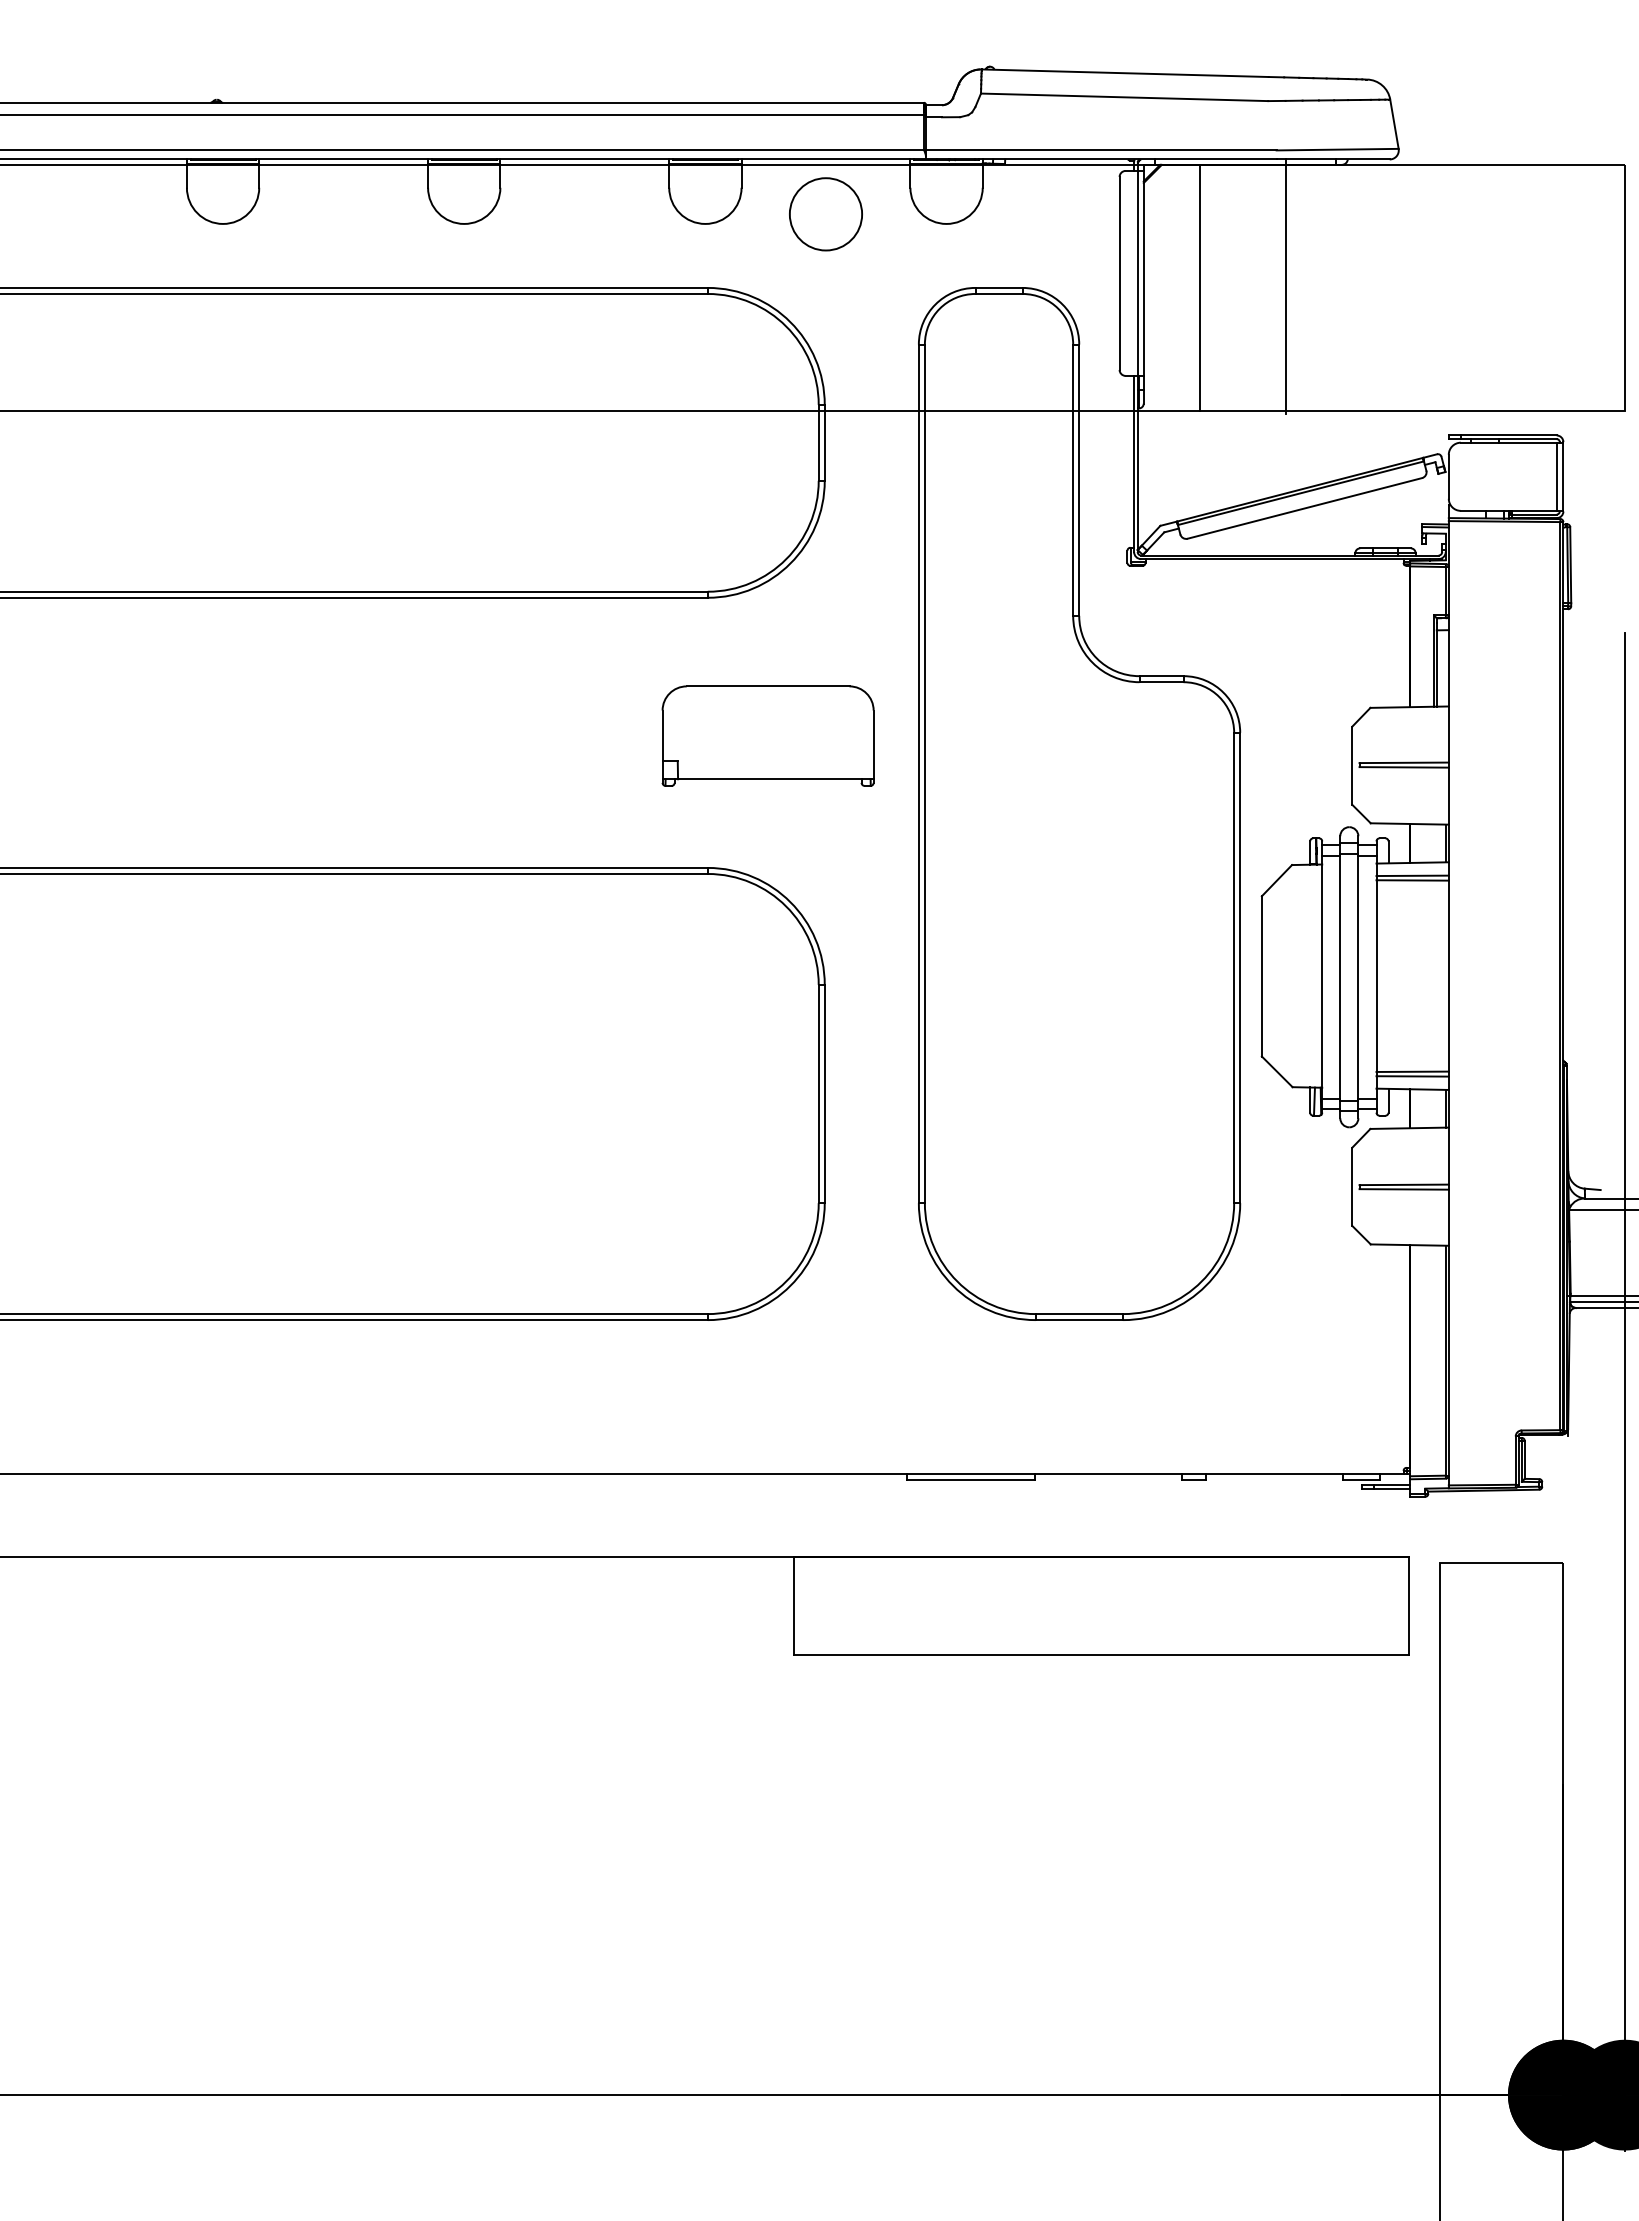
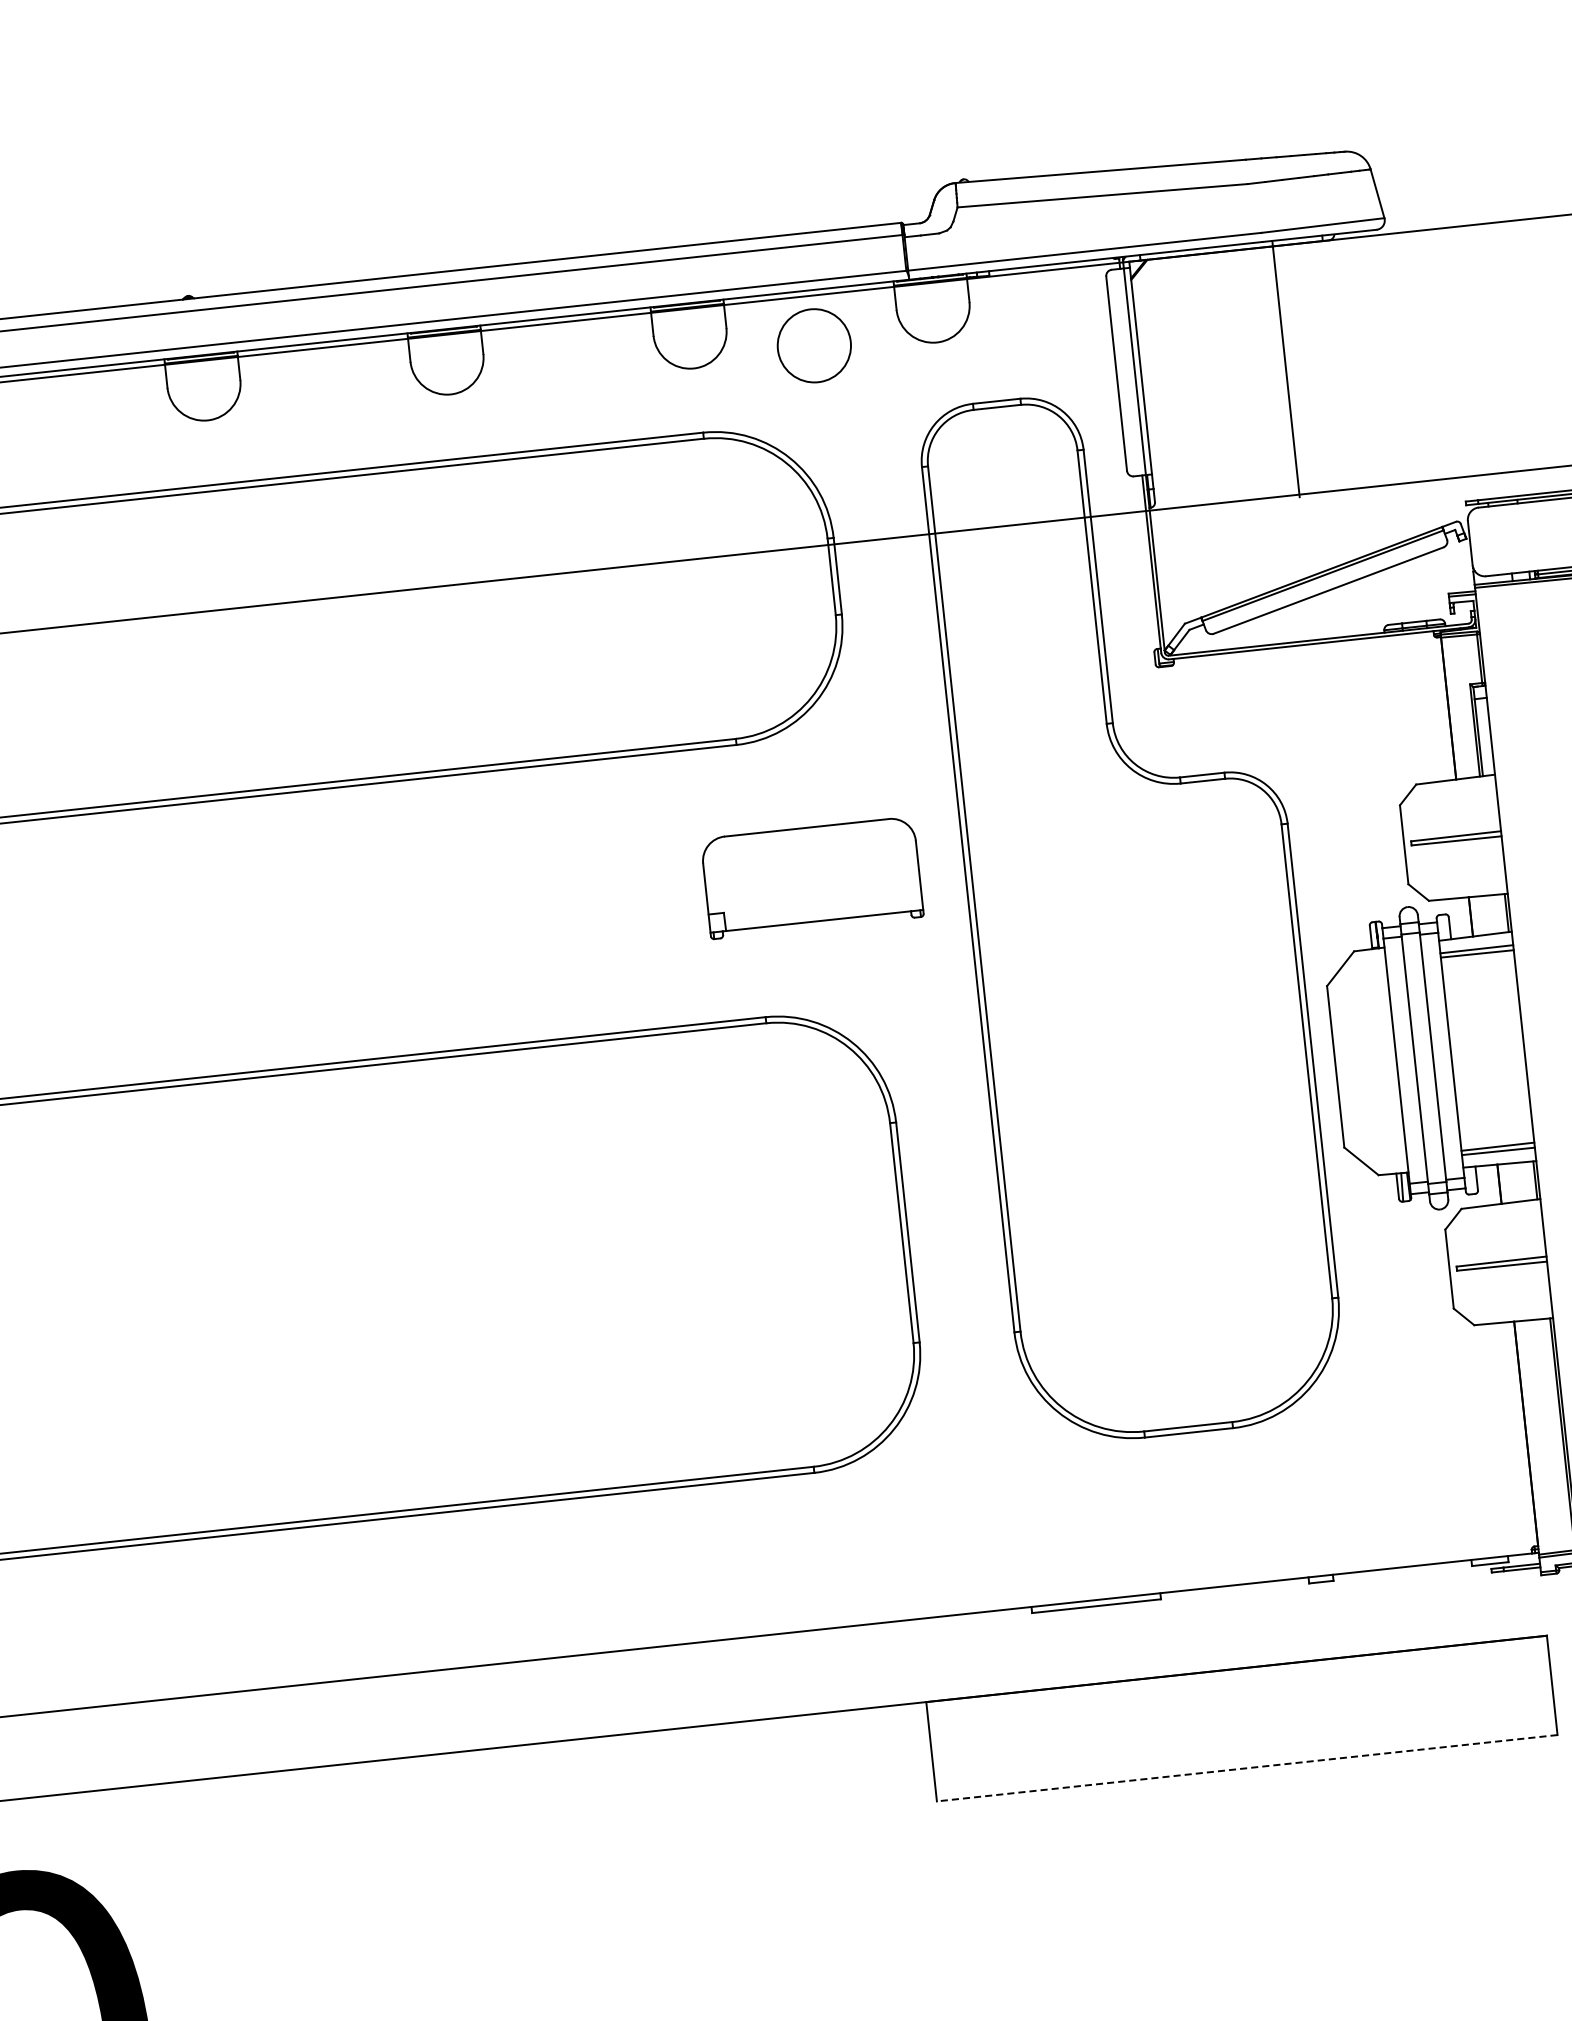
line: (1200, 287) -> (1199, 379), removed
line: (1101, 1655) -> (1247, 1768), solid -> dashed

